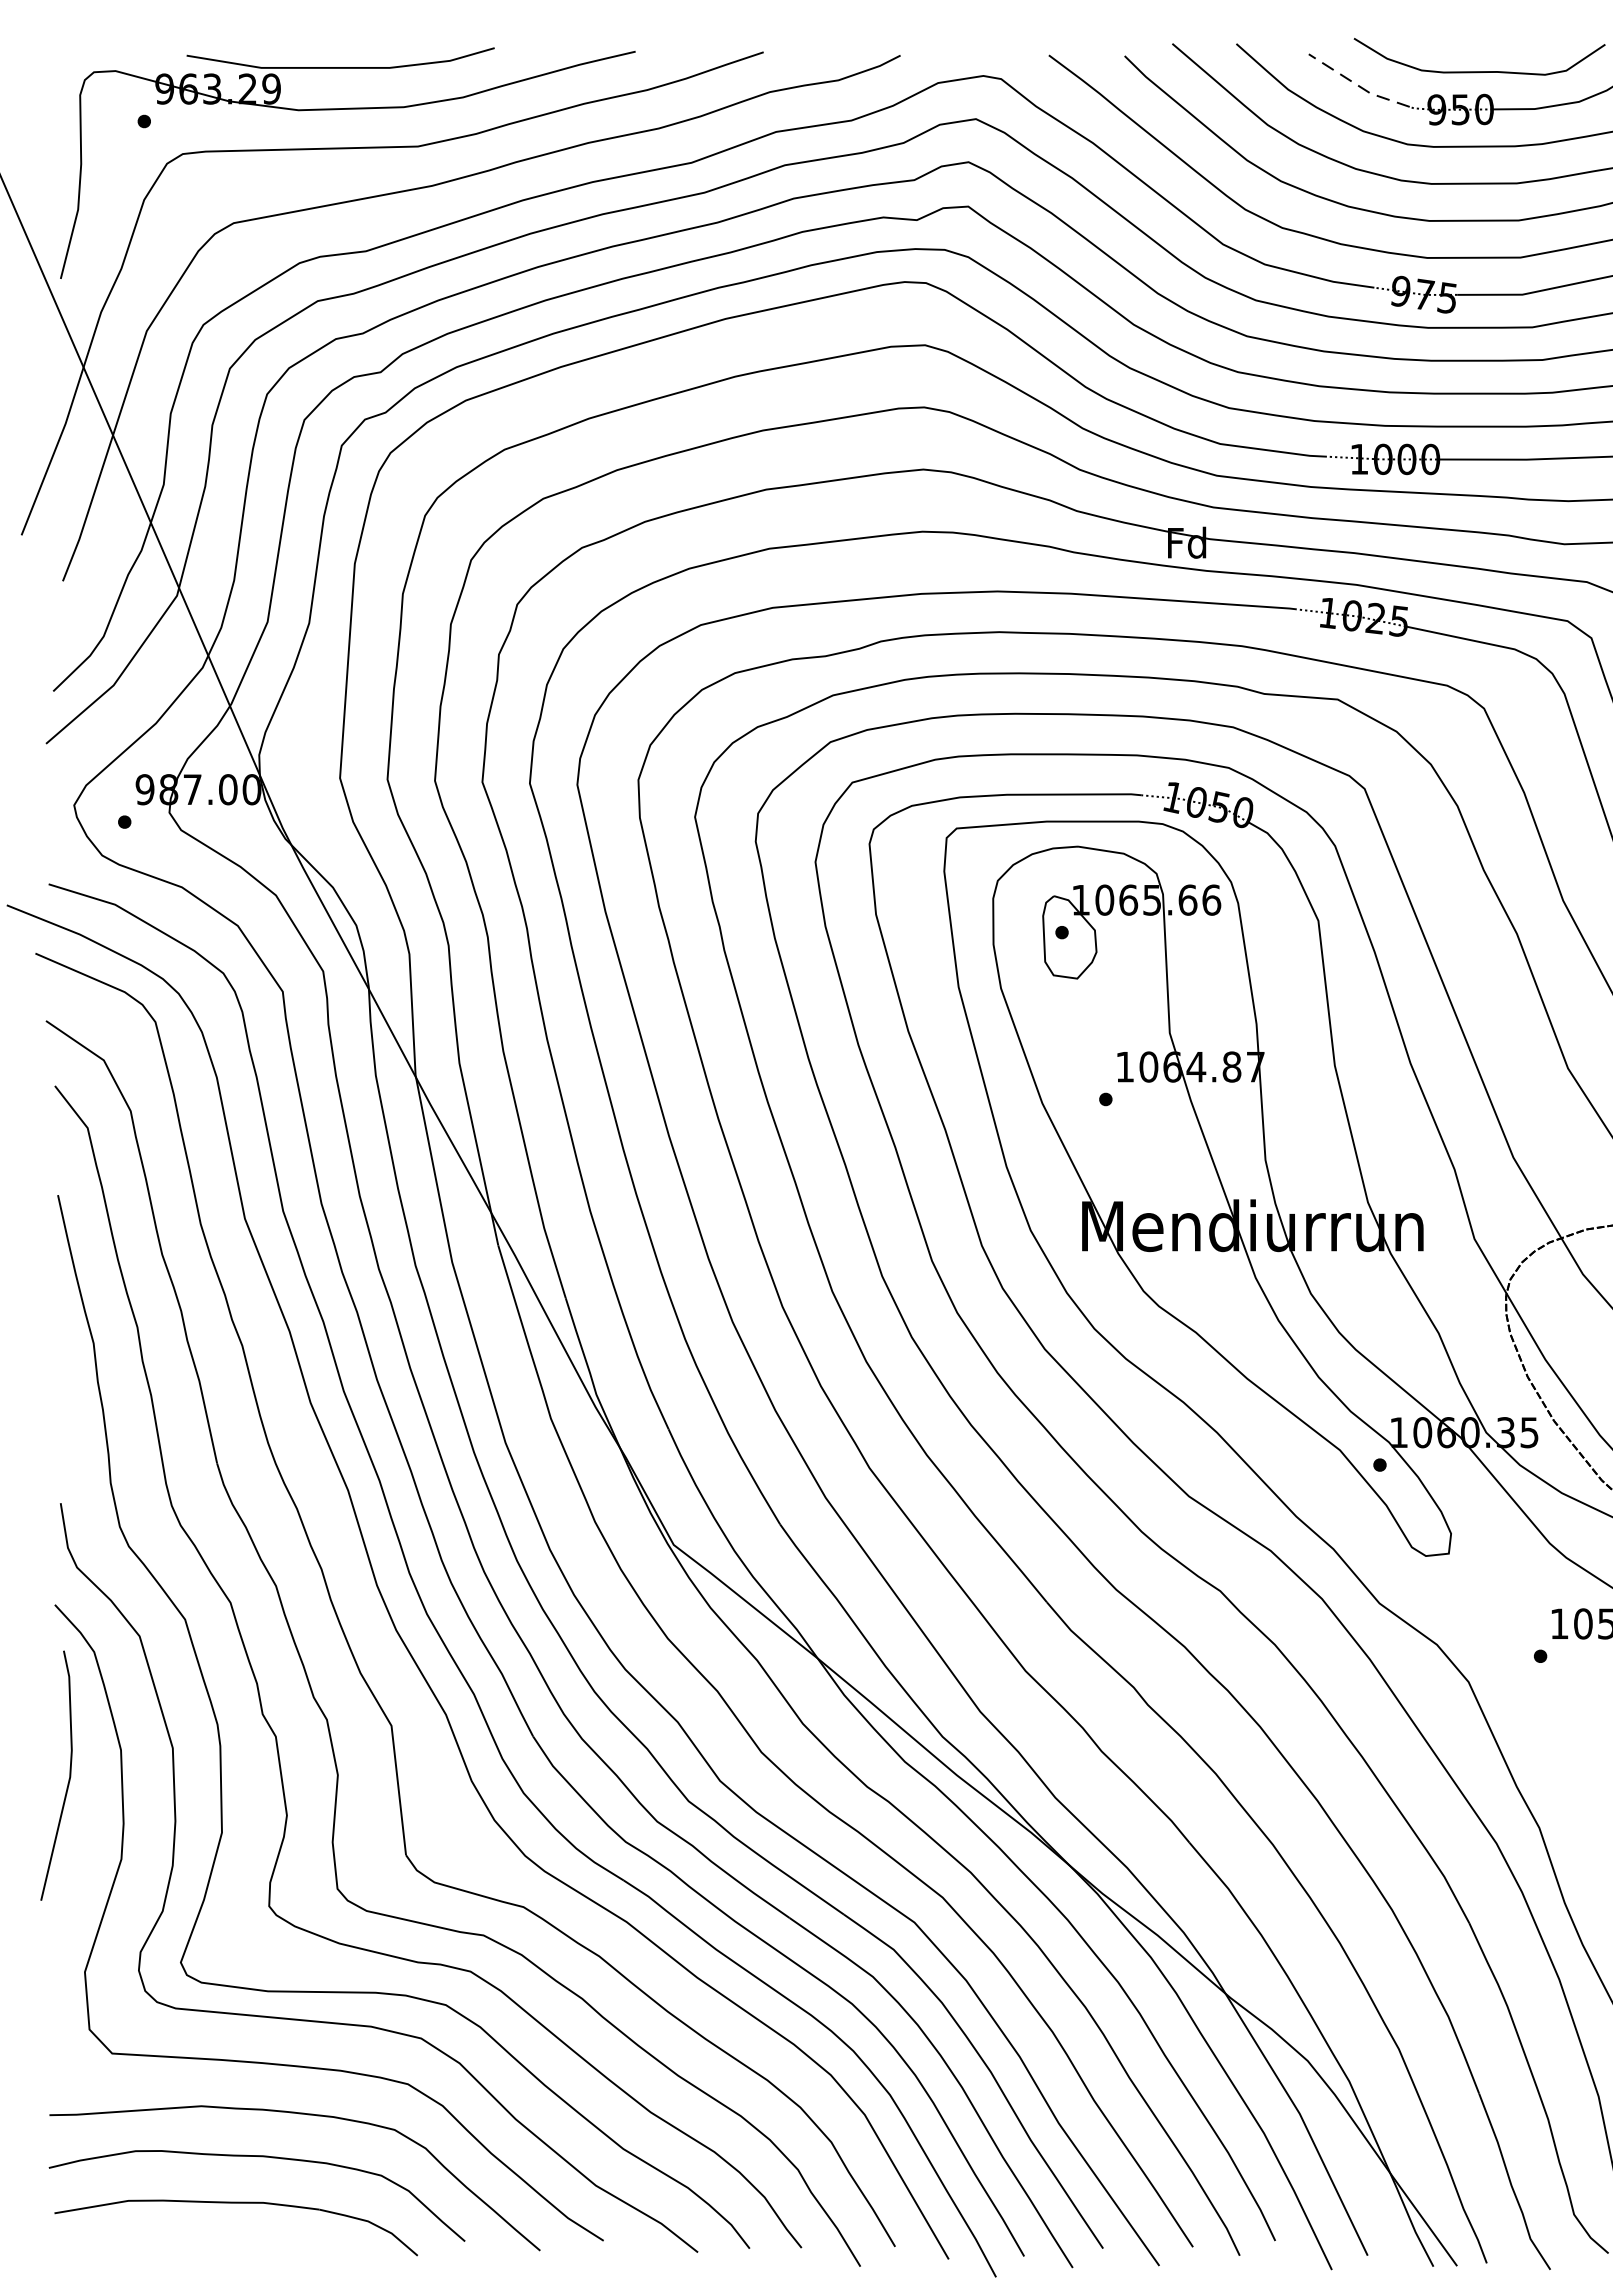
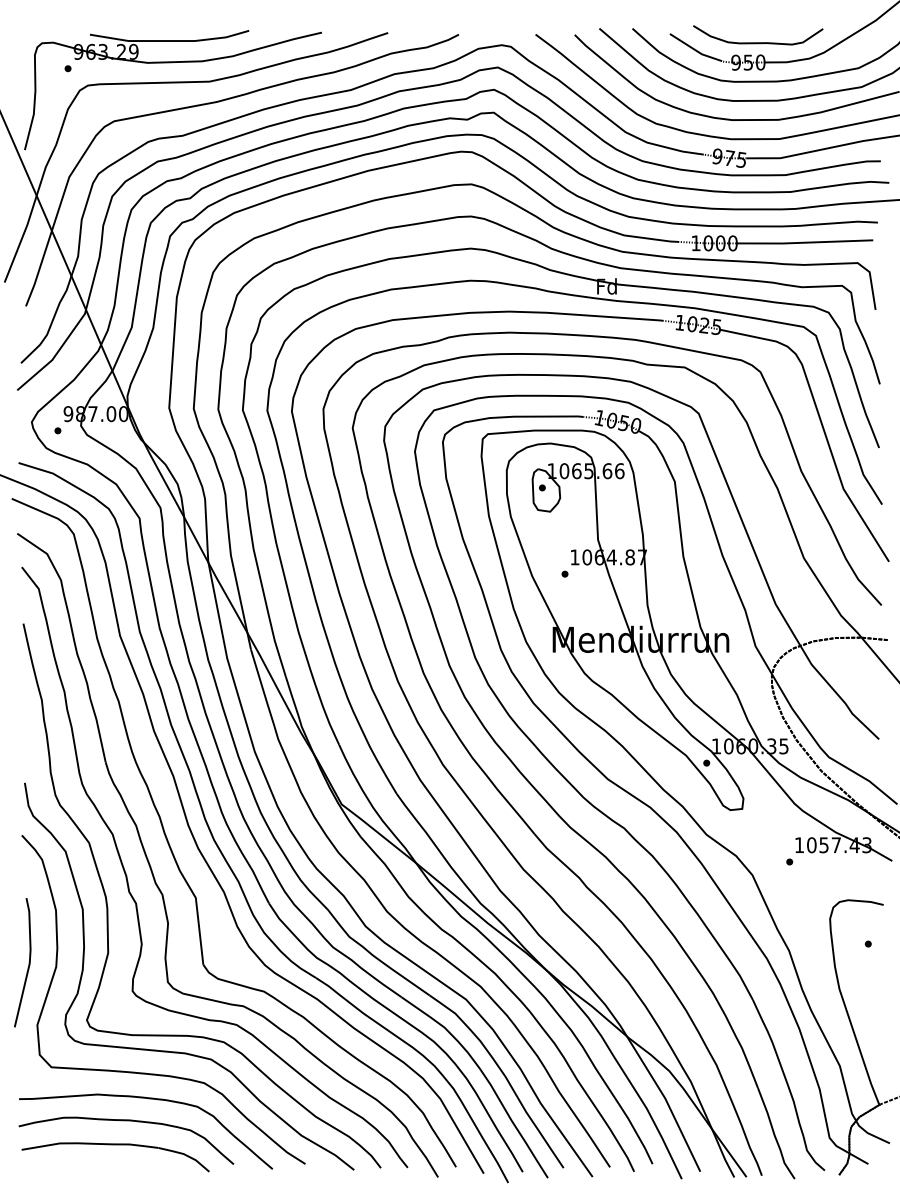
line: (1358, 86) -> (695, 50), dashed -> solid
curve: (67, 1775) -> (28, 962), moved

